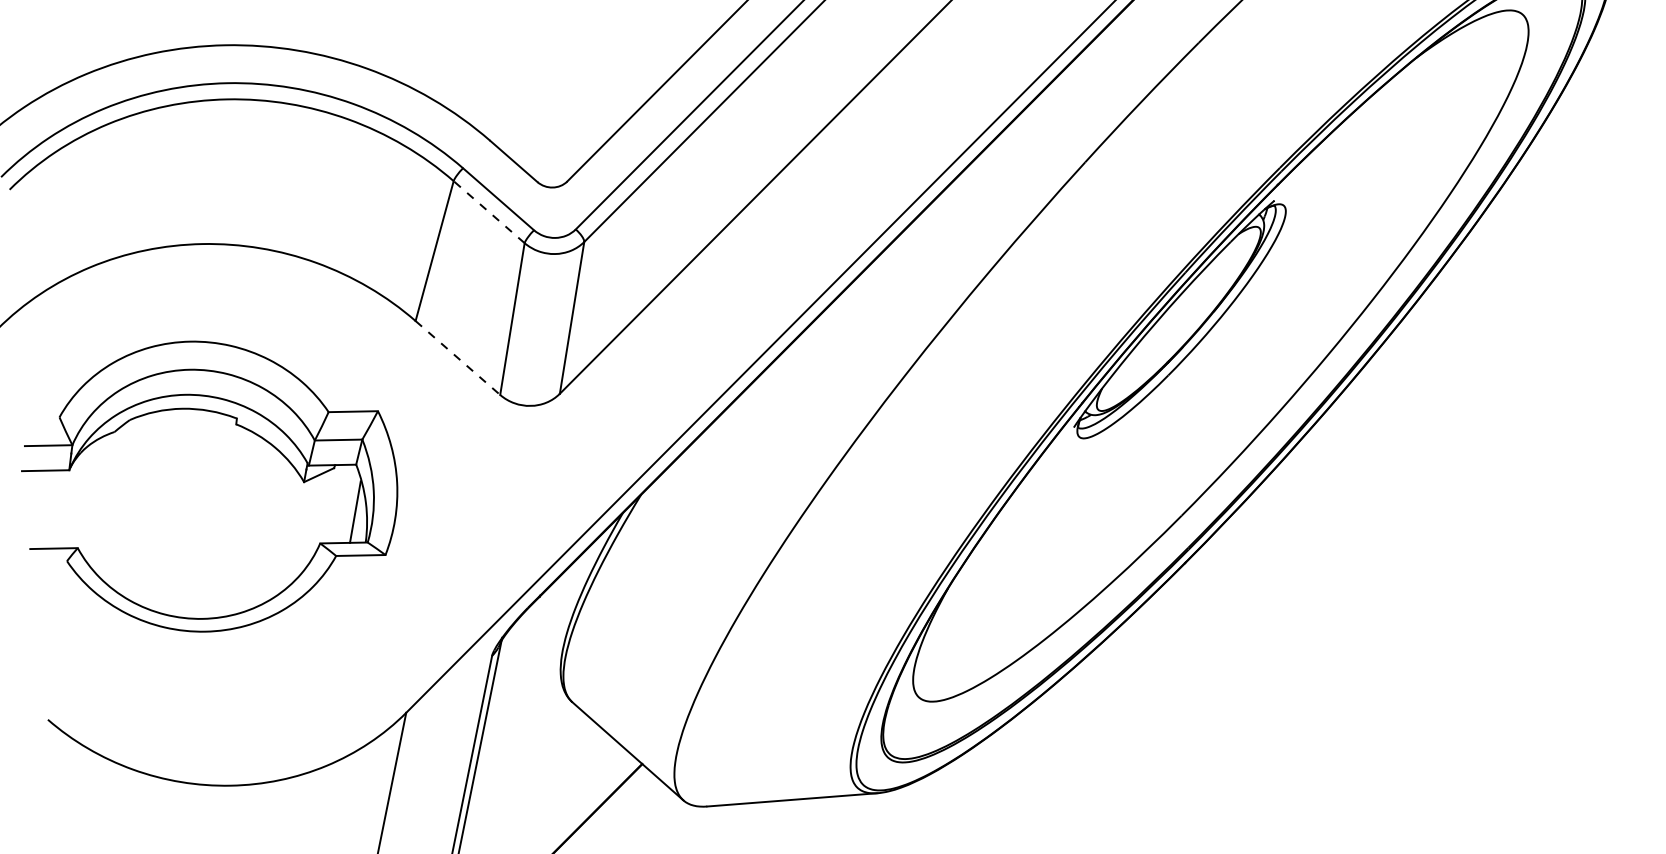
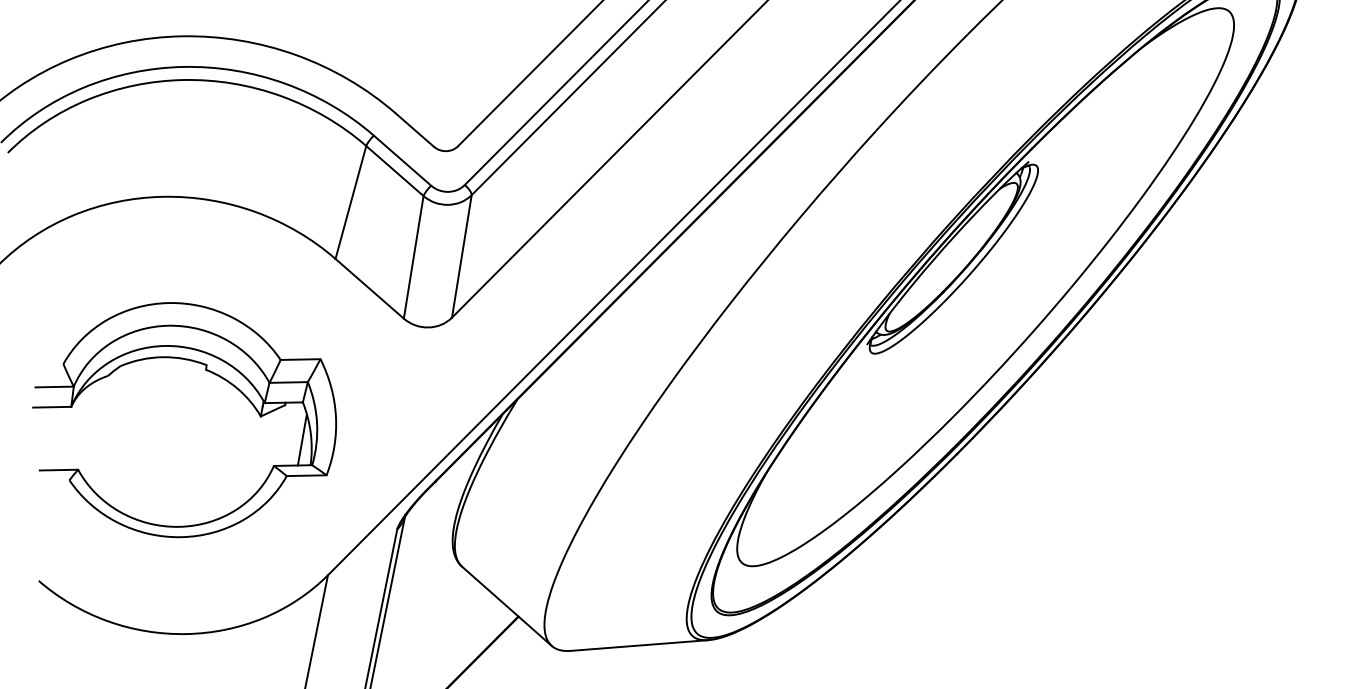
line: (488, 211) -> (394, 170), dashed -> solid
line: (458, 358) -> (370, 289), dashed -> solid
part: (235, 425) -> (205, 370), moved

